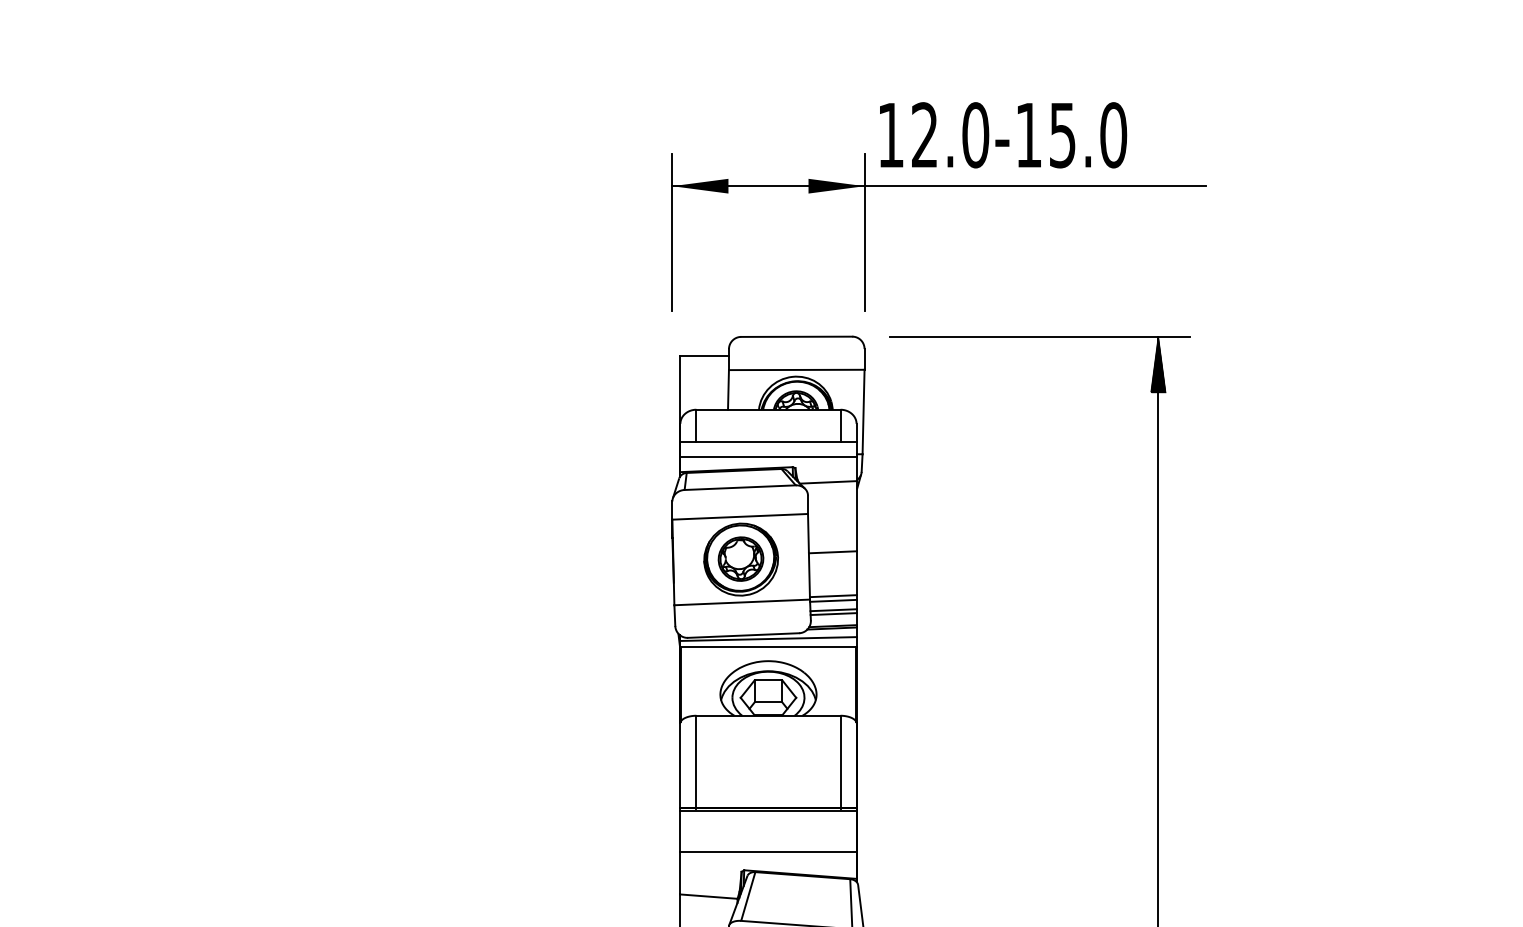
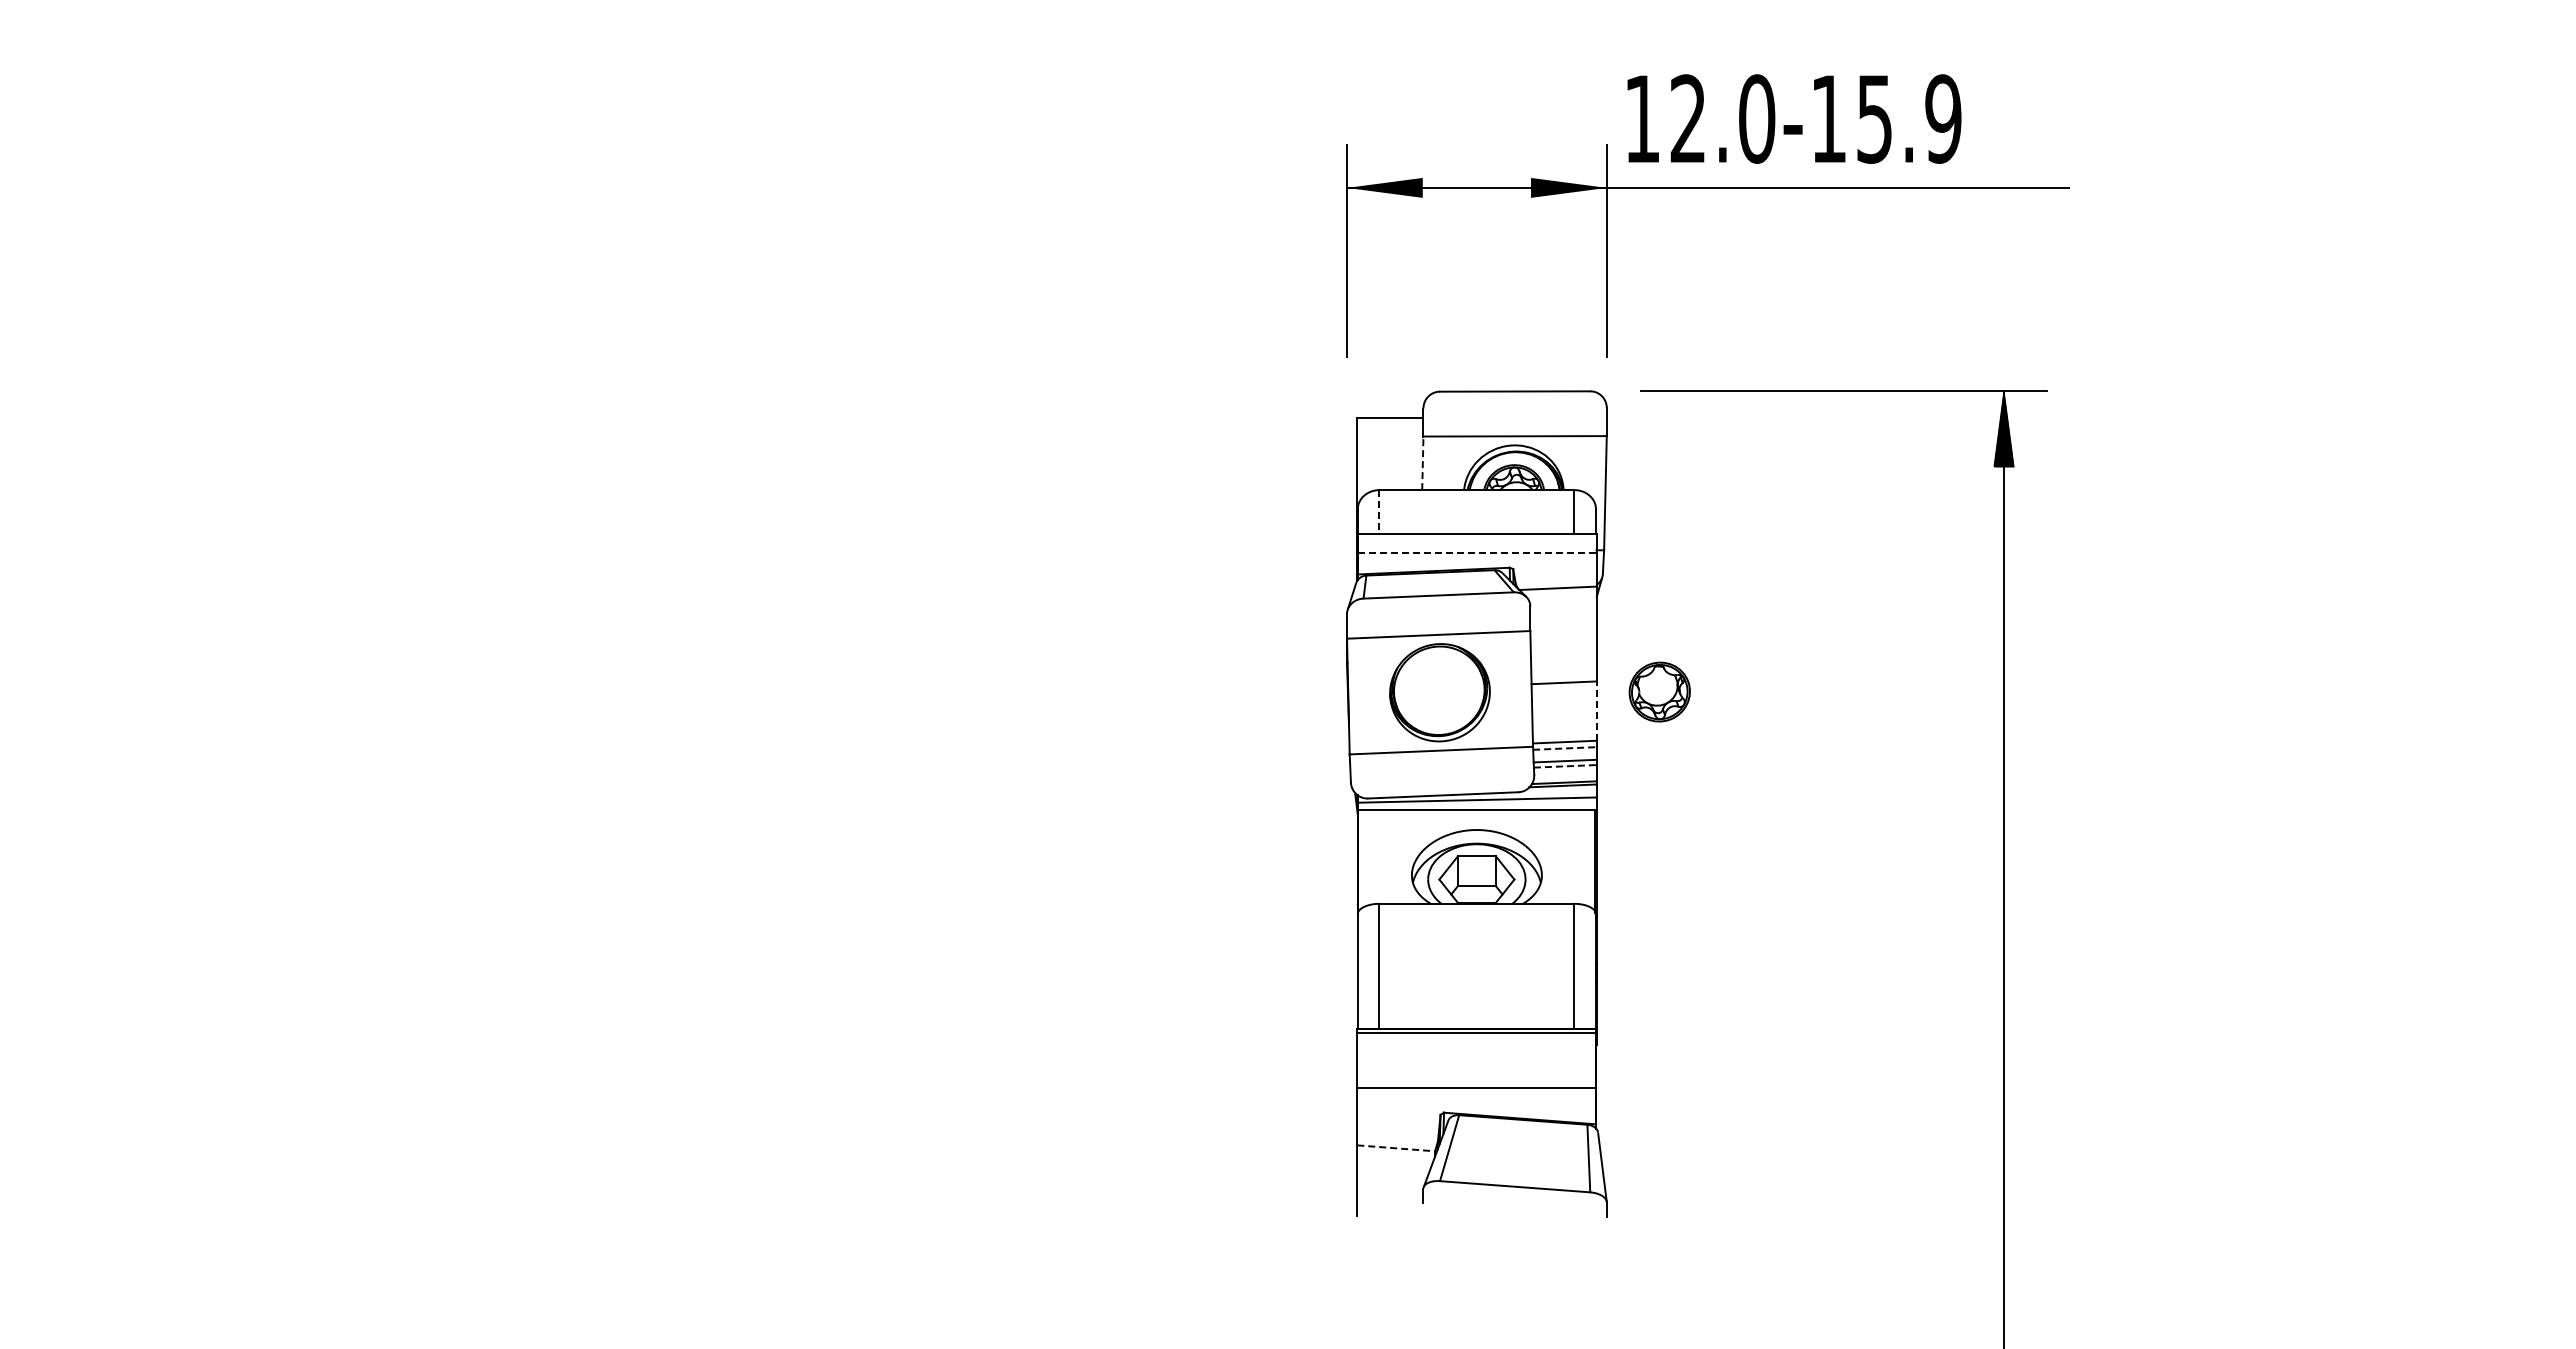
text: (1113, 134) -> (1943, 118), 12.0-15.0 -> 12.0-15.9
line: (728, 390) -> (1422, 463), solid -> dashed
line: (696, 425) -> (1379, 511), solid -> dashed
line: (768, 456) -> (1477, 553), solid -> dashed
part: (740, 558) -> (1659, 691), moved
line: (856, 573) -> (1596, 711), solid -> dashed
line: (833, 600) -> (1564, 748), solid -> dashed
line: (834, 614) -> (1565, 766), solid -> dashed
line: (709, 896) -> (1396, 1148), solid -> dashed

